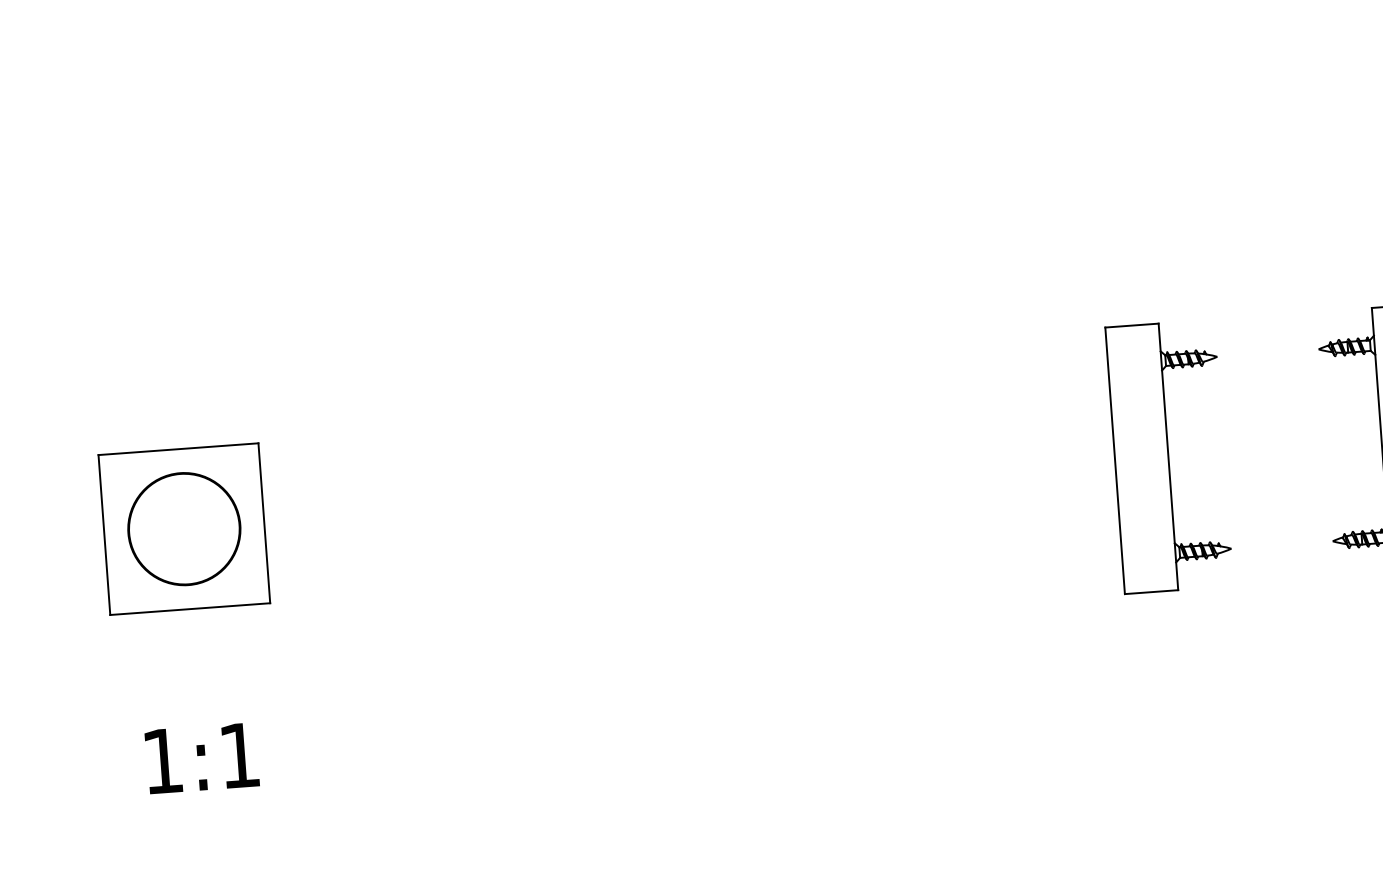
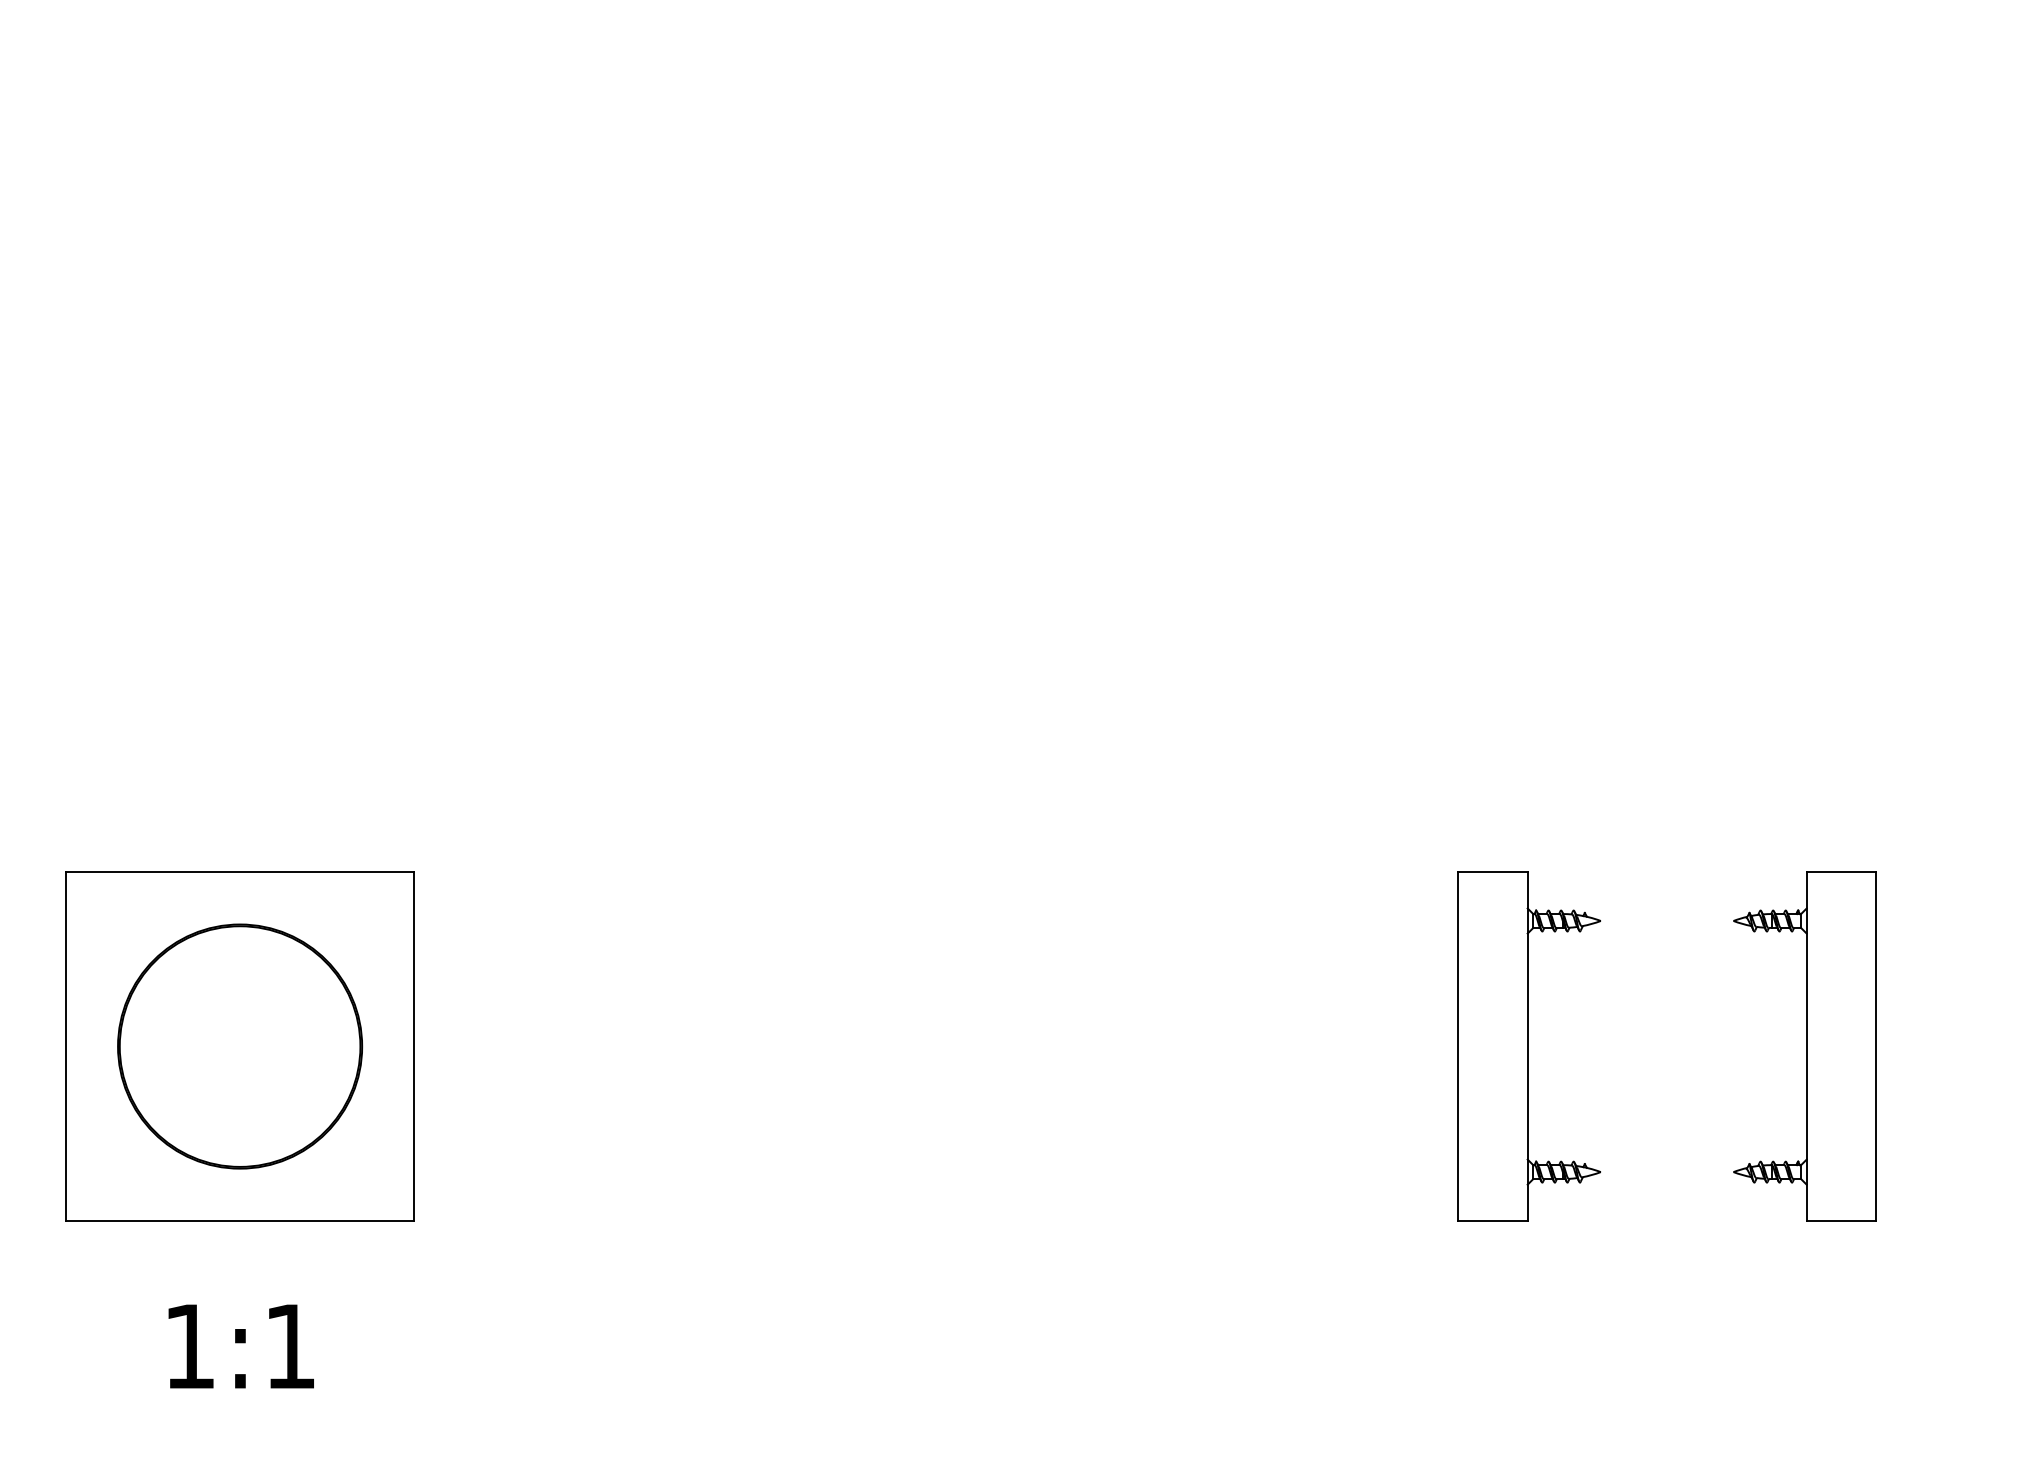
part: (183, 529) -> (239, 1046), size x1.67

